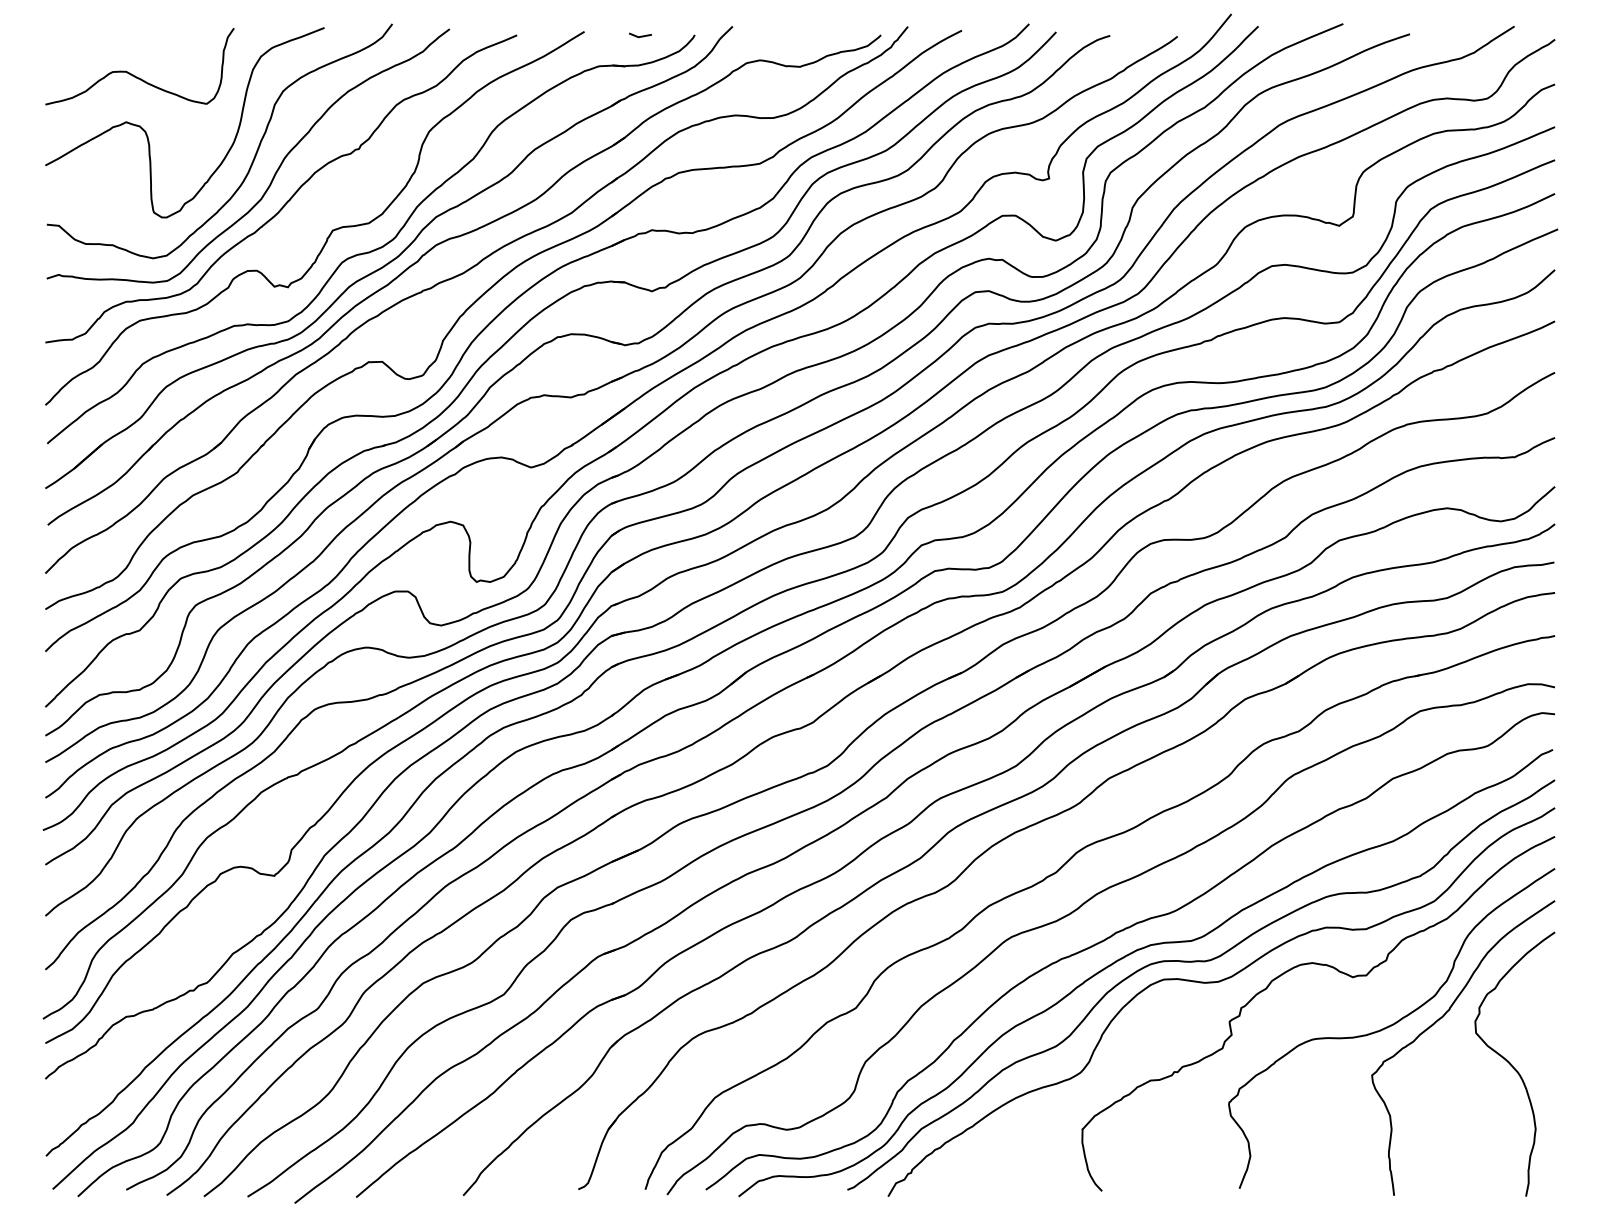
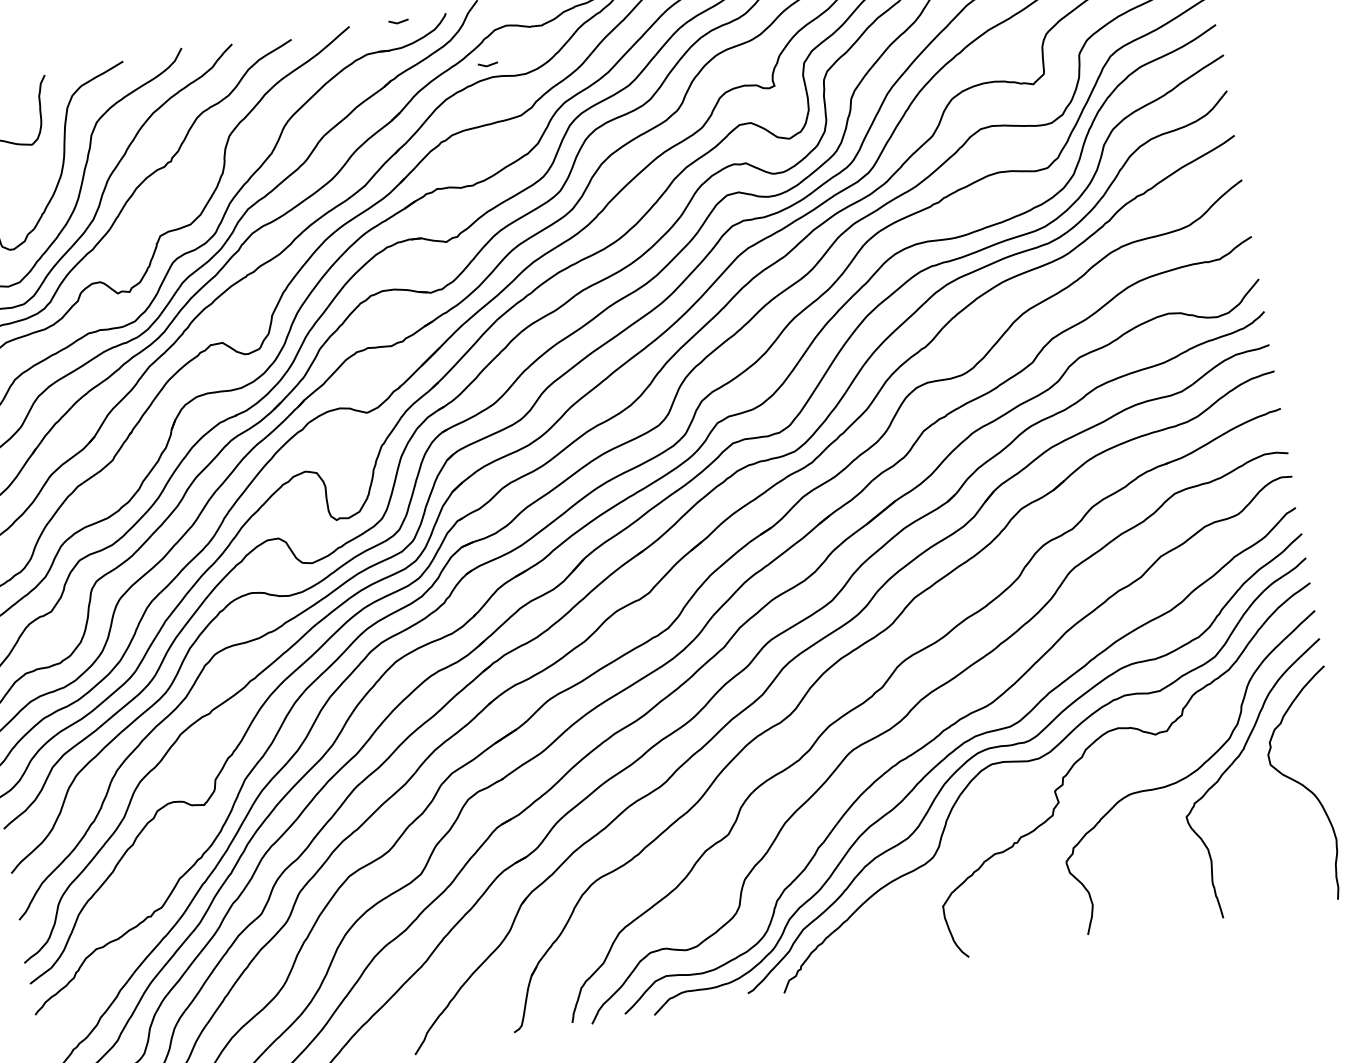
line: (733, 100) -> (489, 64), added

